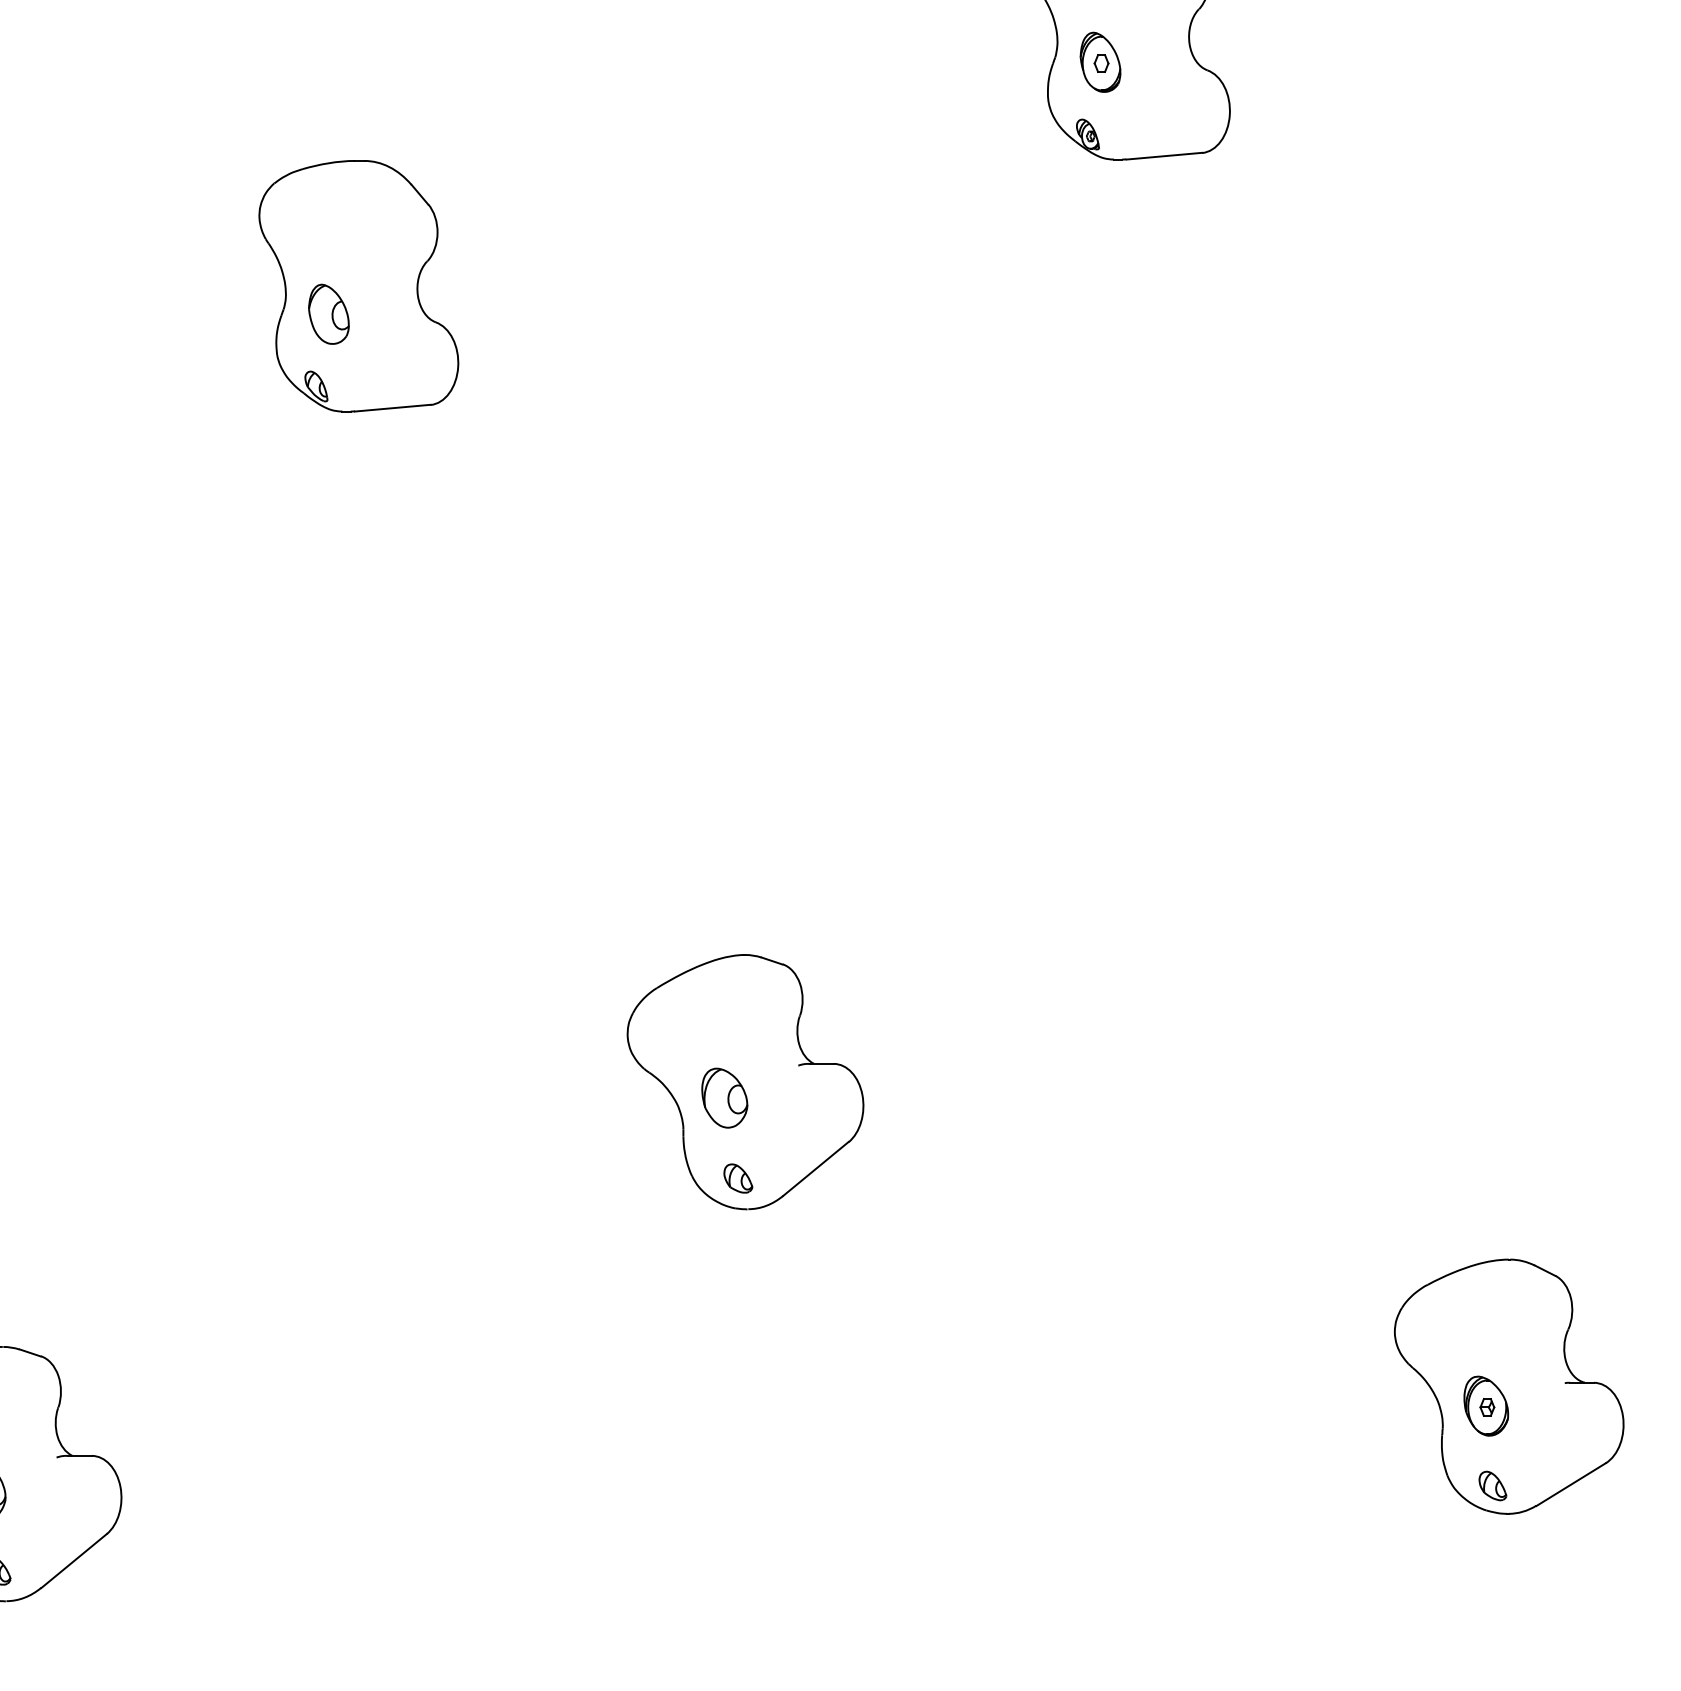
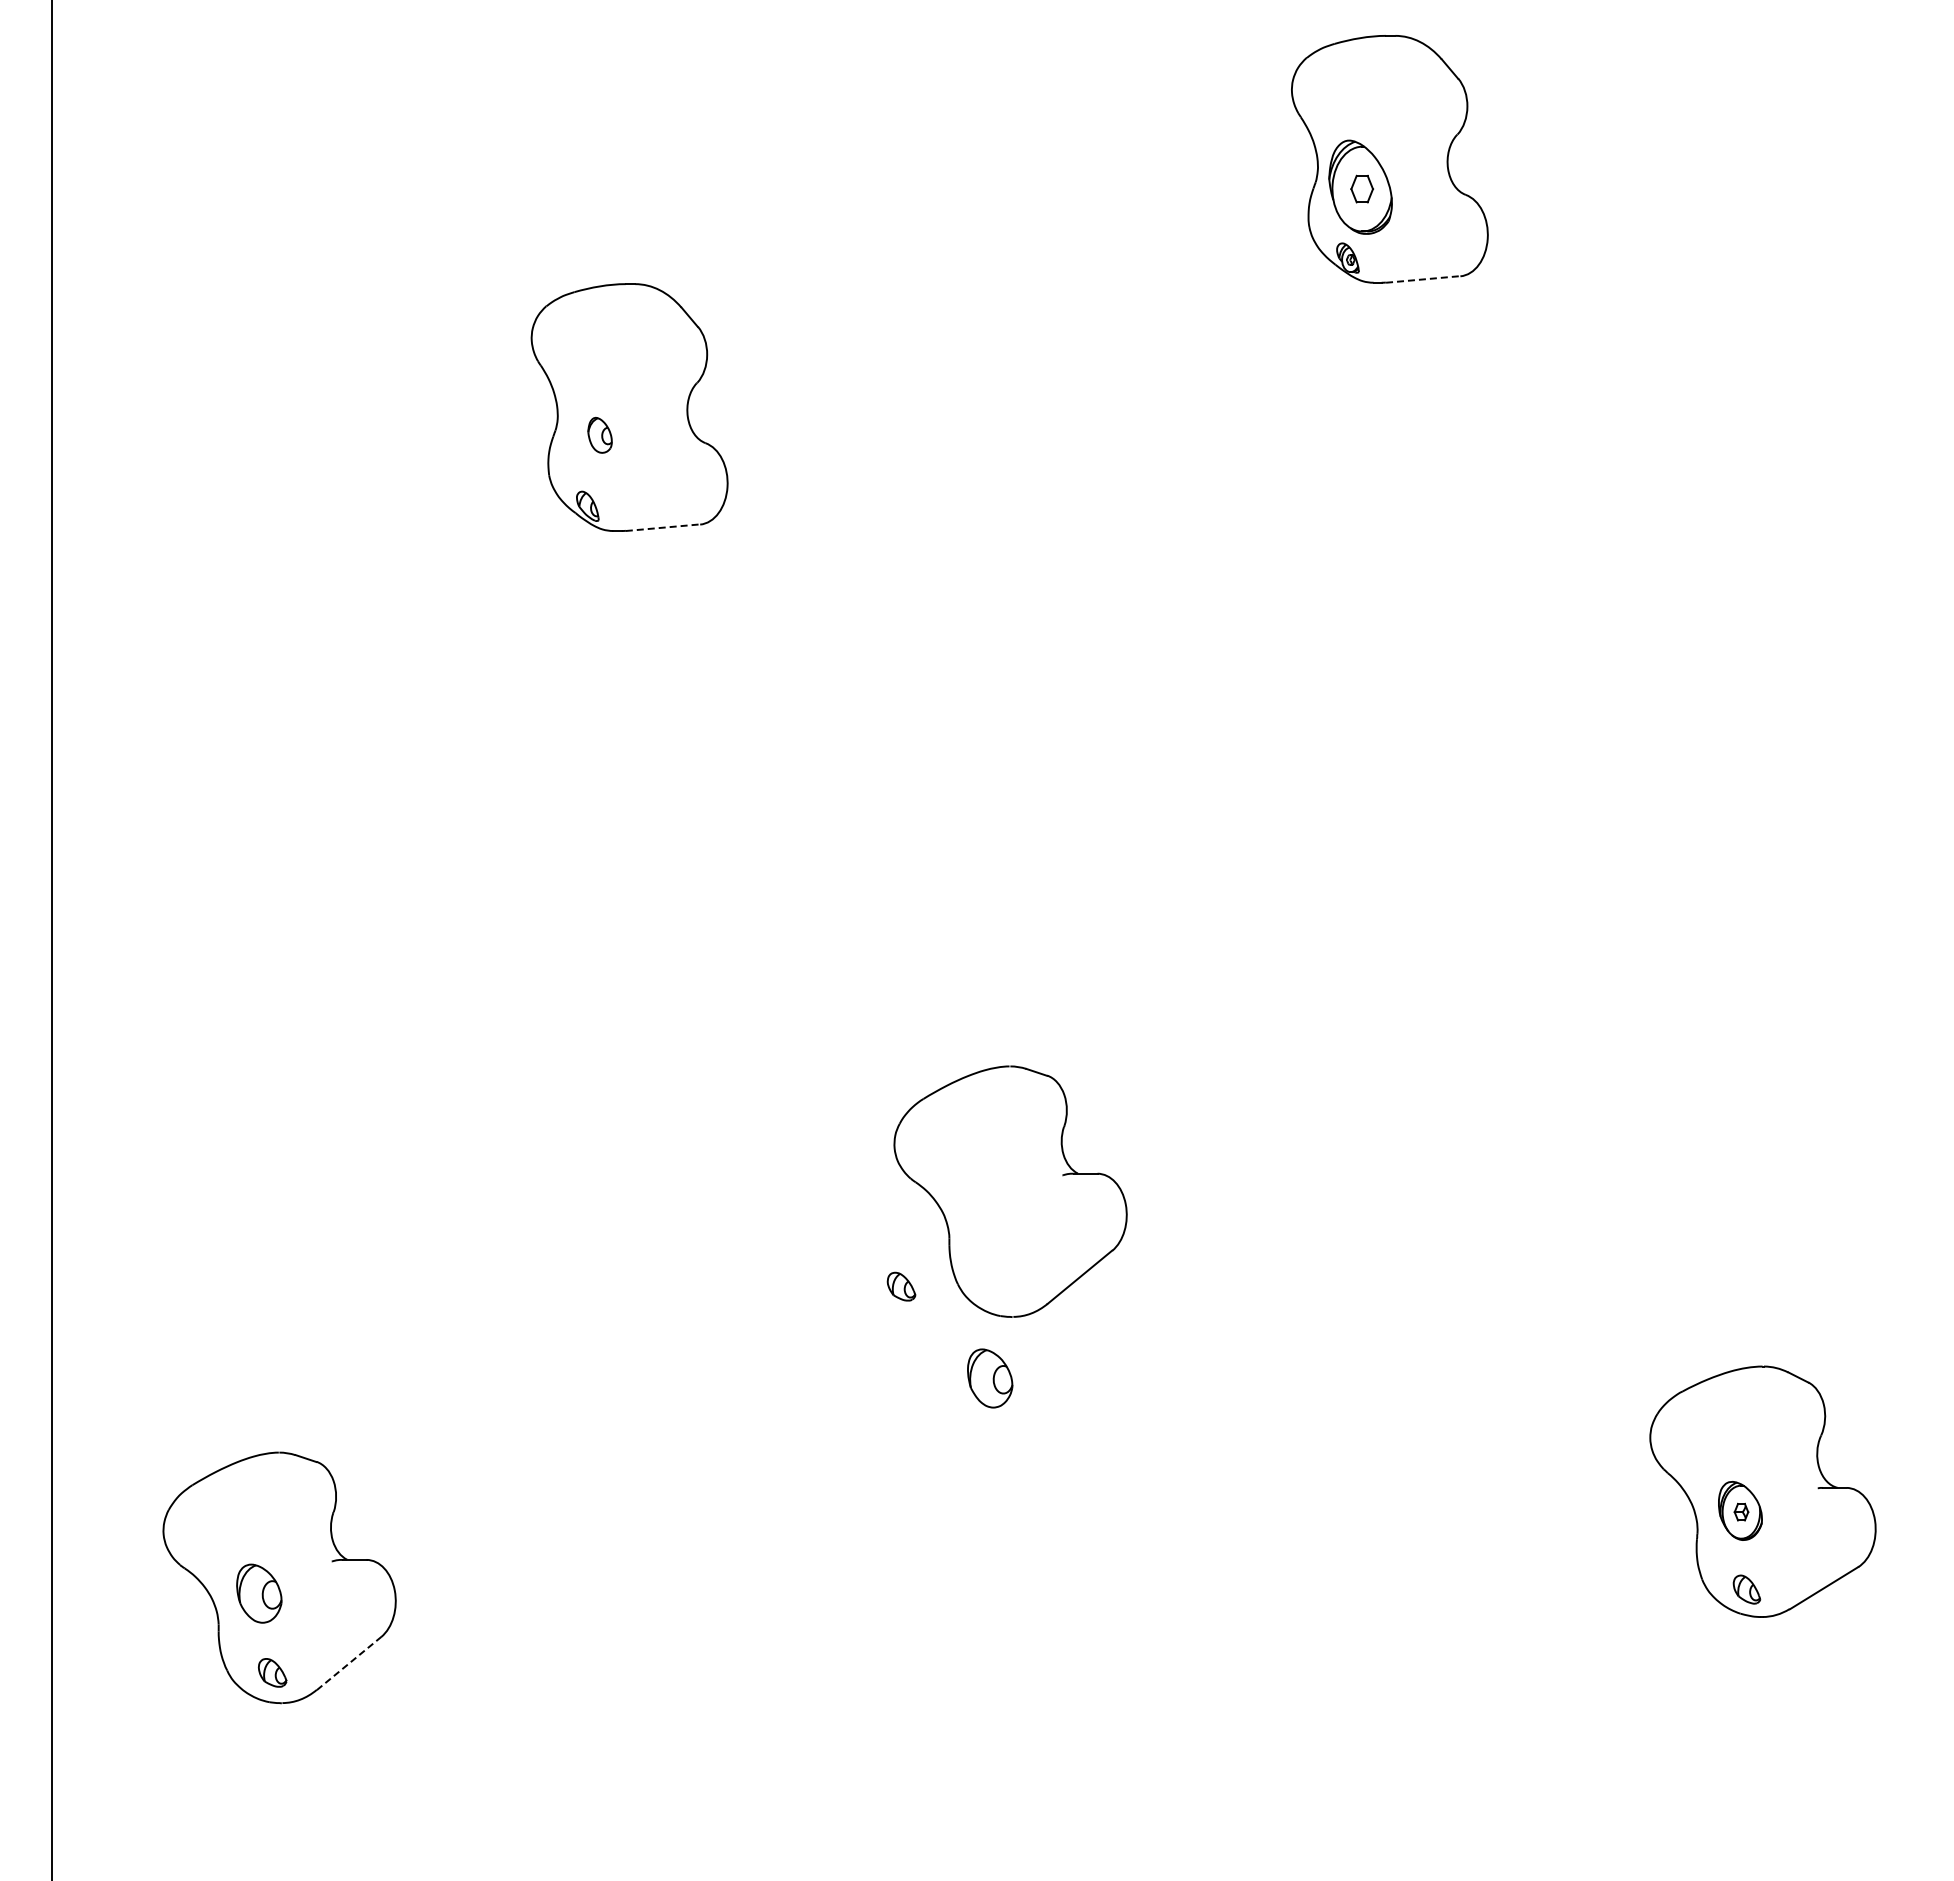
part: (1099, 61) -> (1359, 186), size x1.6
line: (1164, 156) -> (1423, 279), solid -> dashed
part: (328, 314) -> (599, 435), size x0.6
line: (393, 407) -> (663, 527), solid -> dashed
part: (725, 1098) -> (990, 1378), moved
part: (738, 1178) -> (901, 1286), moved
line: (74, 1561) -> (349, 1663), solid -> dashed

